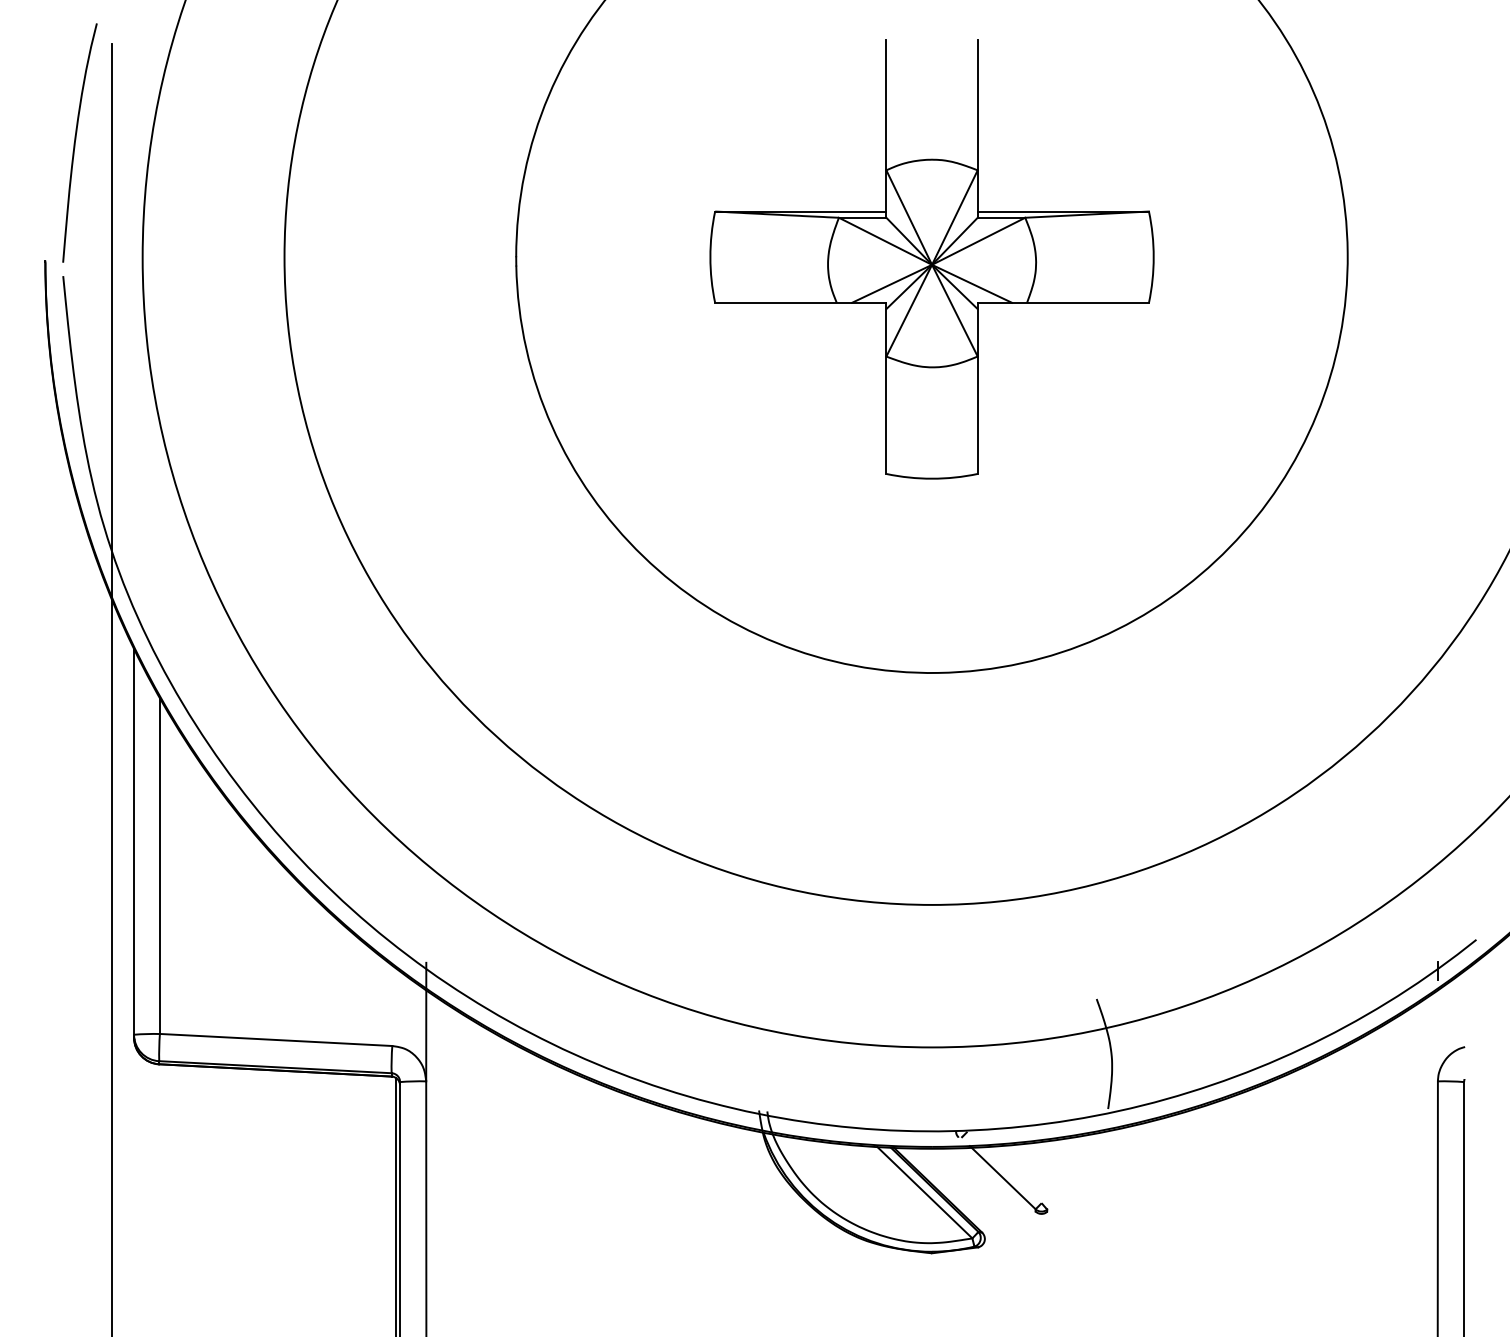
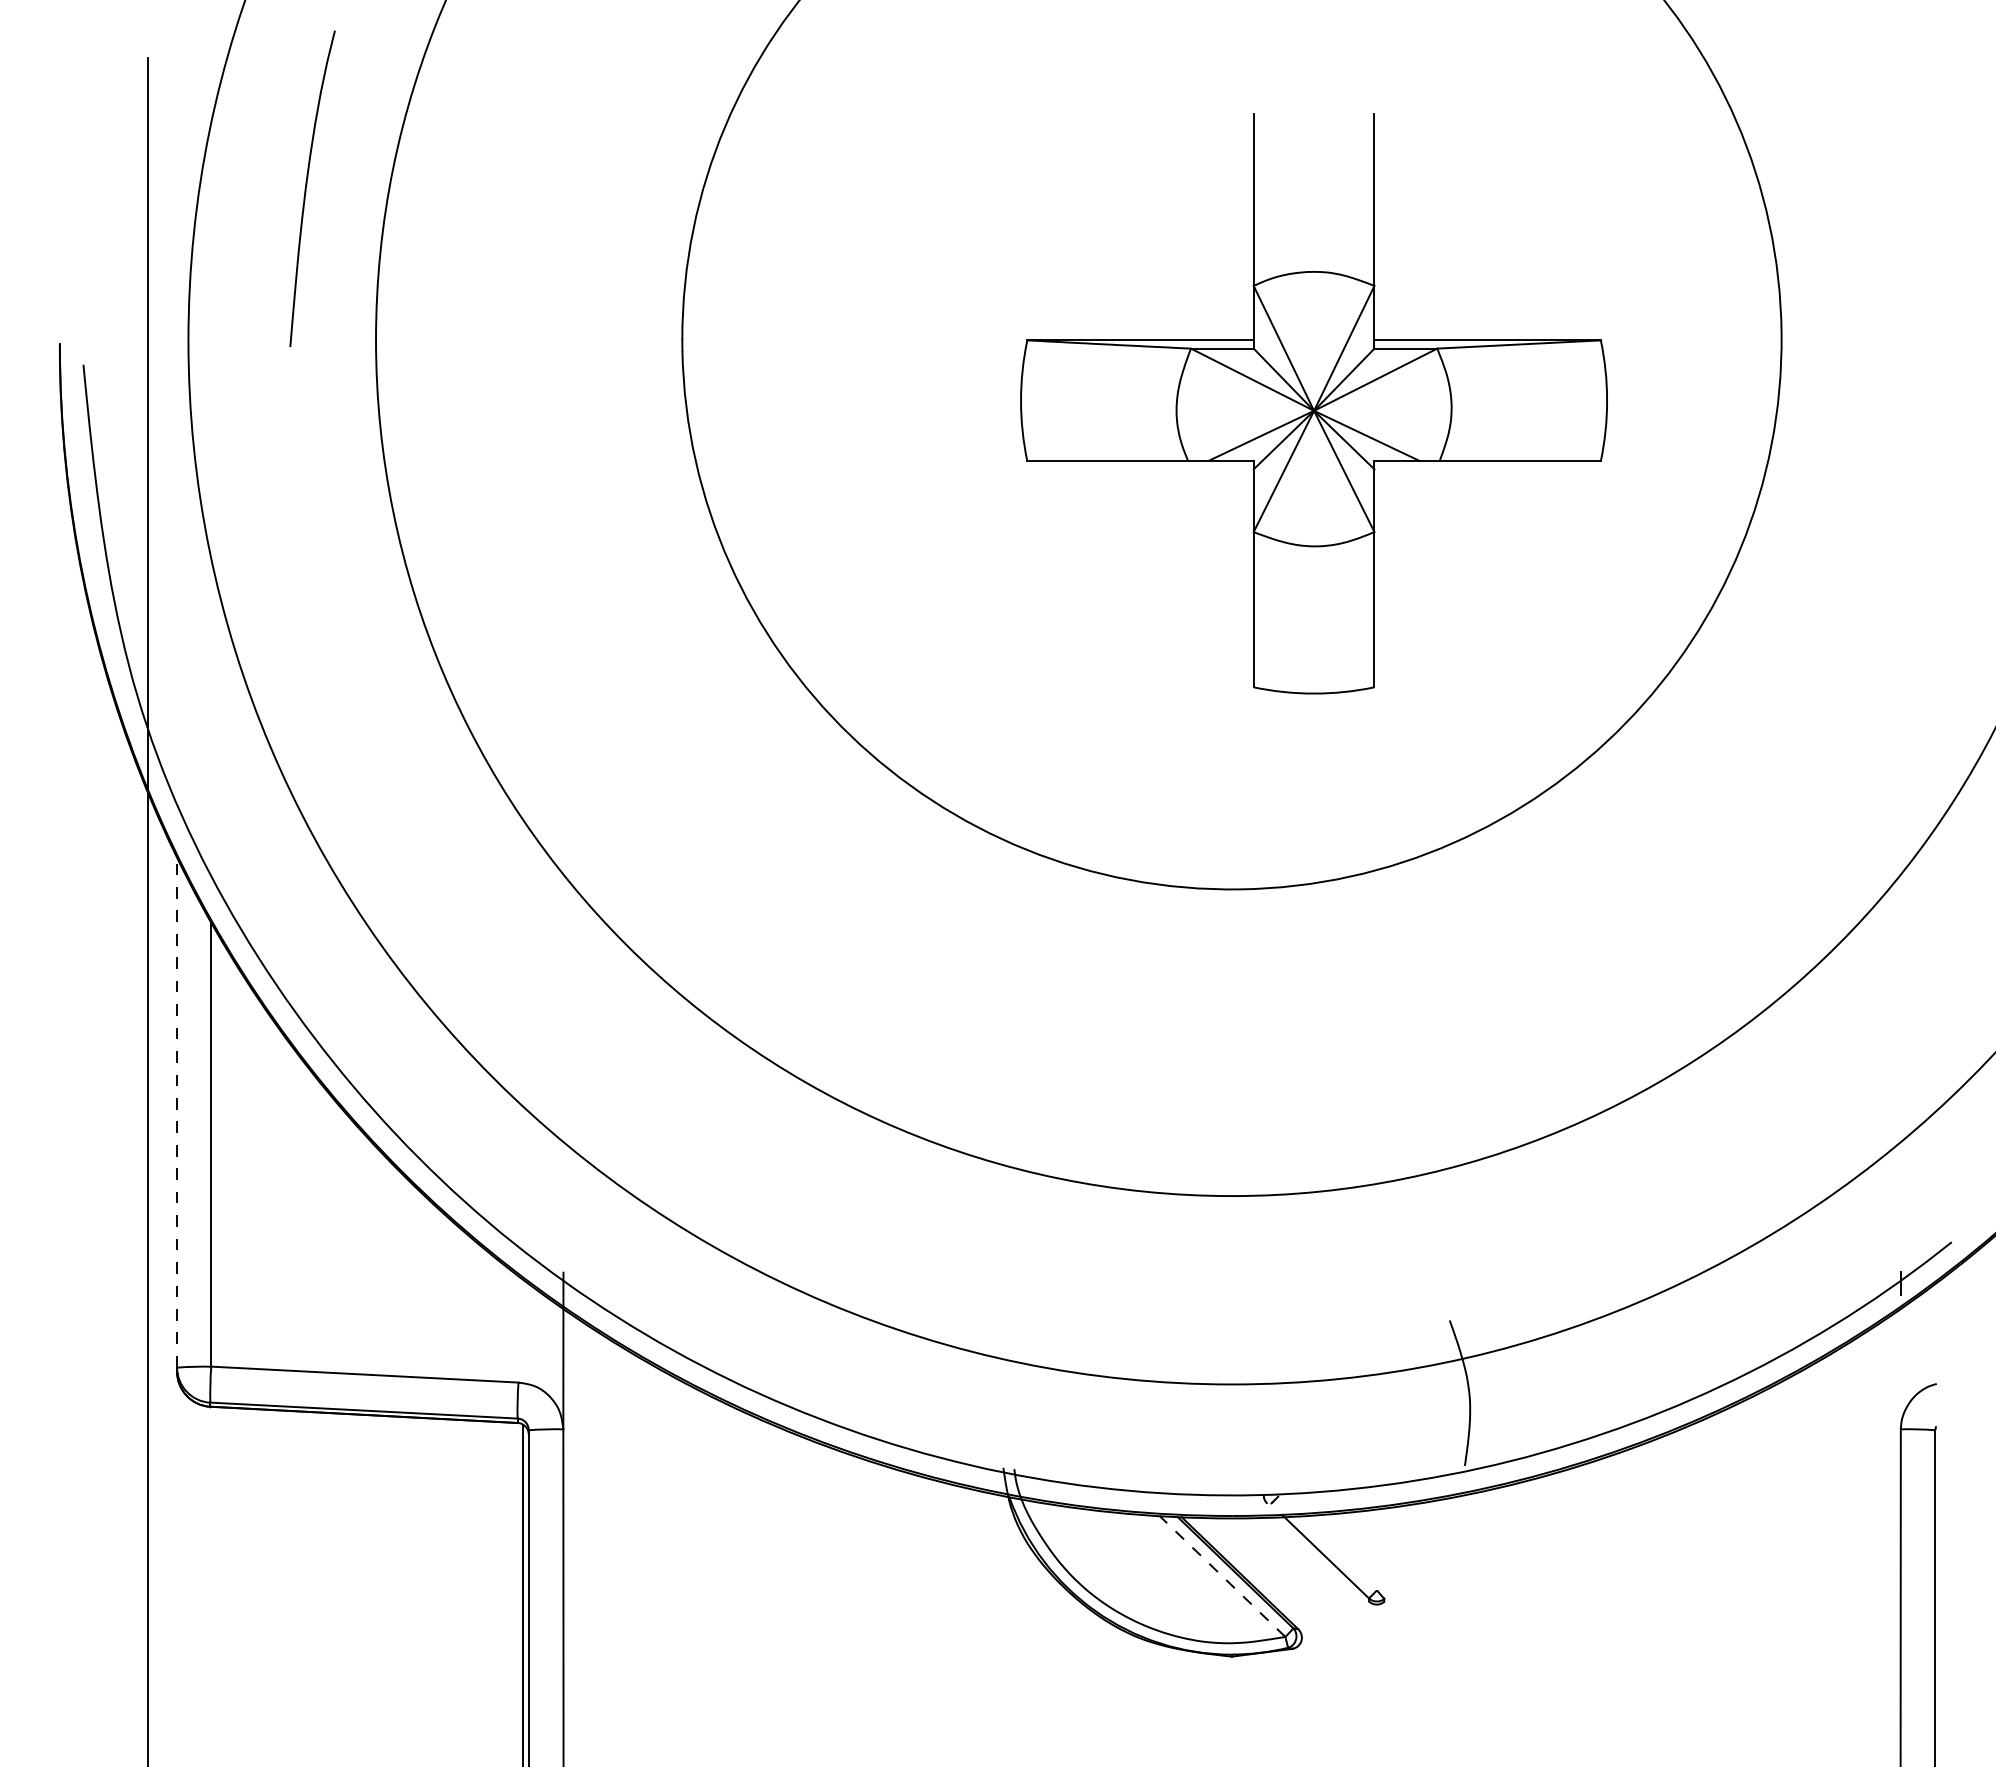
curve: (76, 140) -> (307, 185), moved
part: (931, 259) -> (1313, 403), moved
line: (134, 840) -> (177, 1111), solid -> dashed
line: (924, 1192) -> (1222, 1576), solid -> dashed

